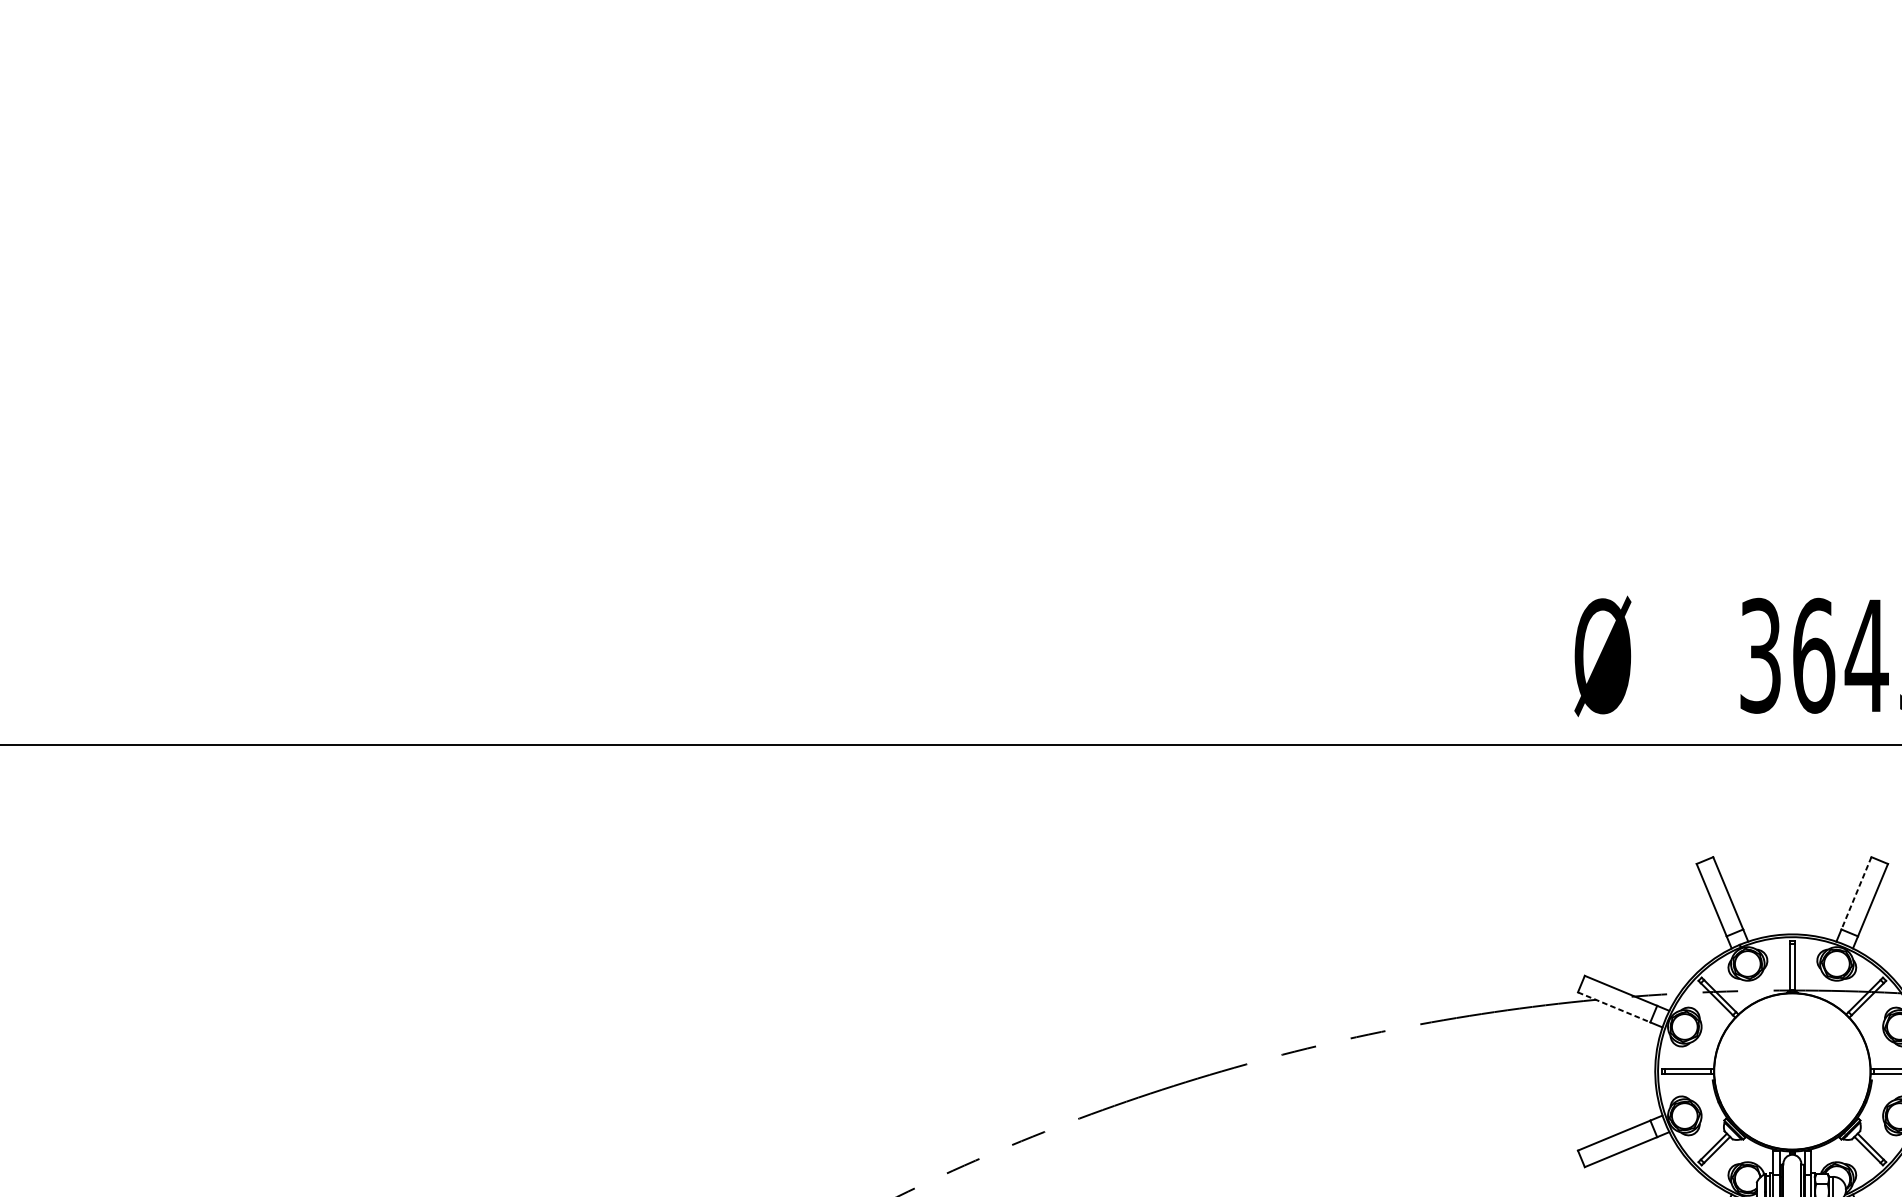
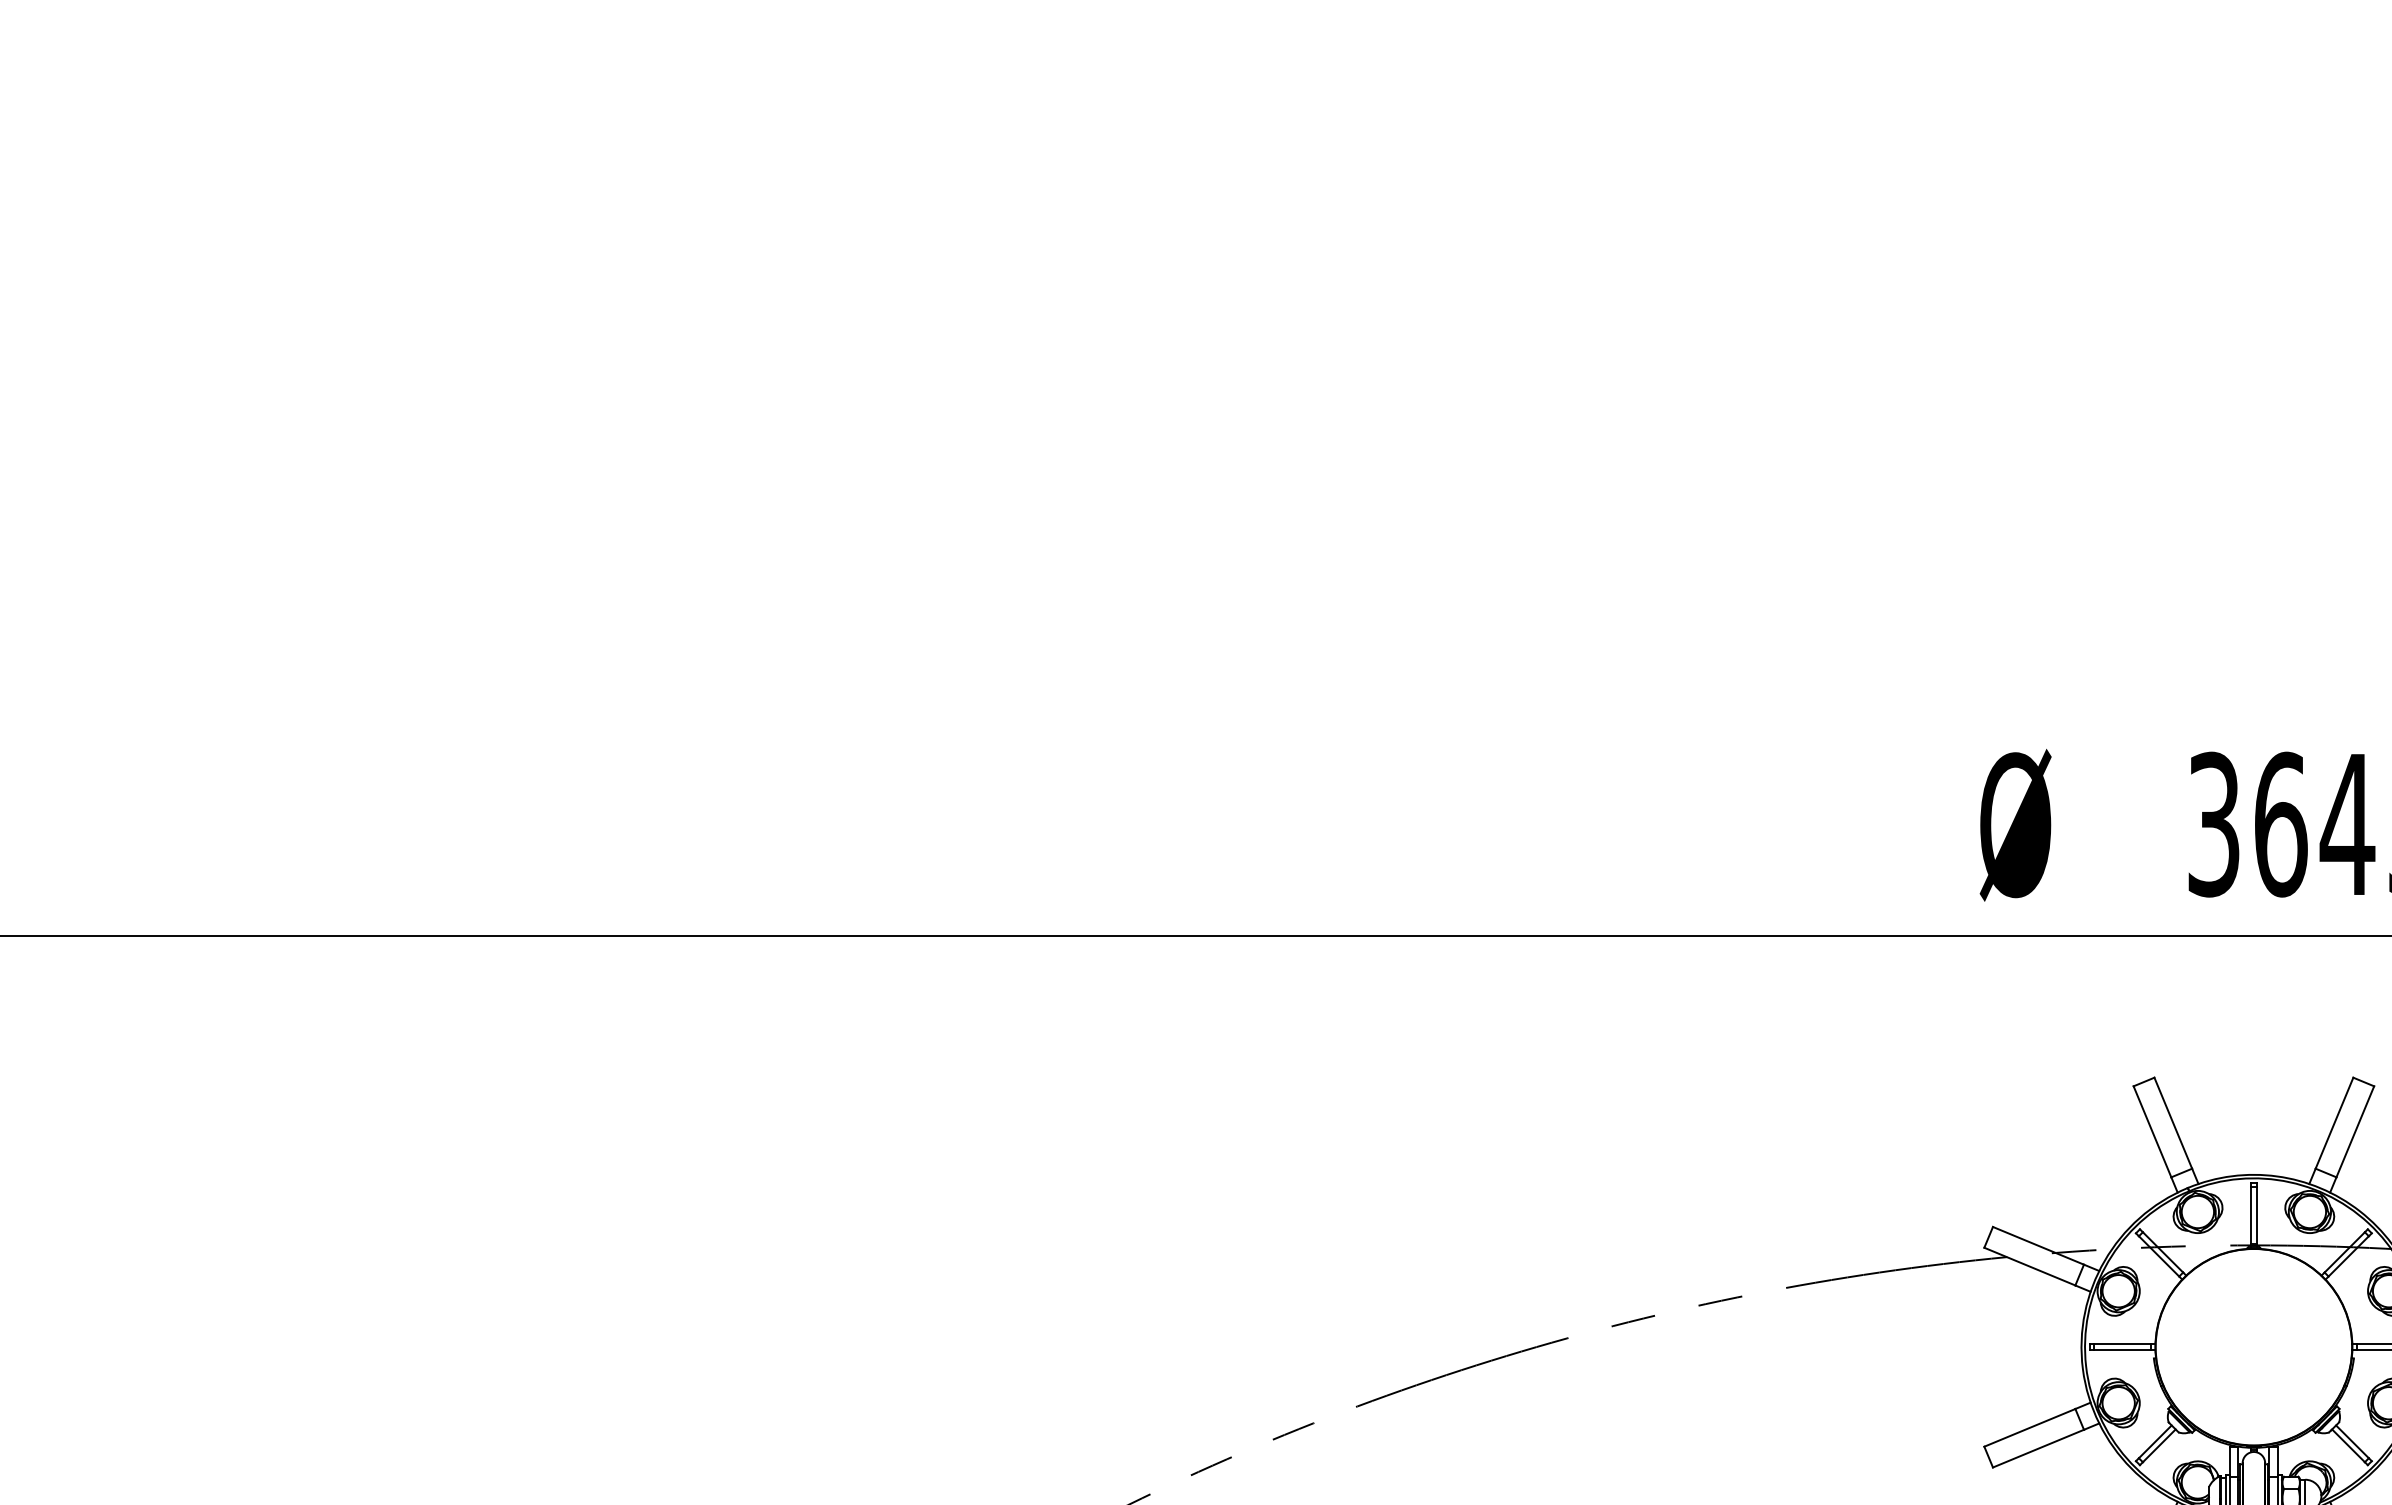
line: (1856, 893) -> (2334, 1123), dashed -> solid
line: (1614, 1007) -> (2030, 1266), dashed -> solid

